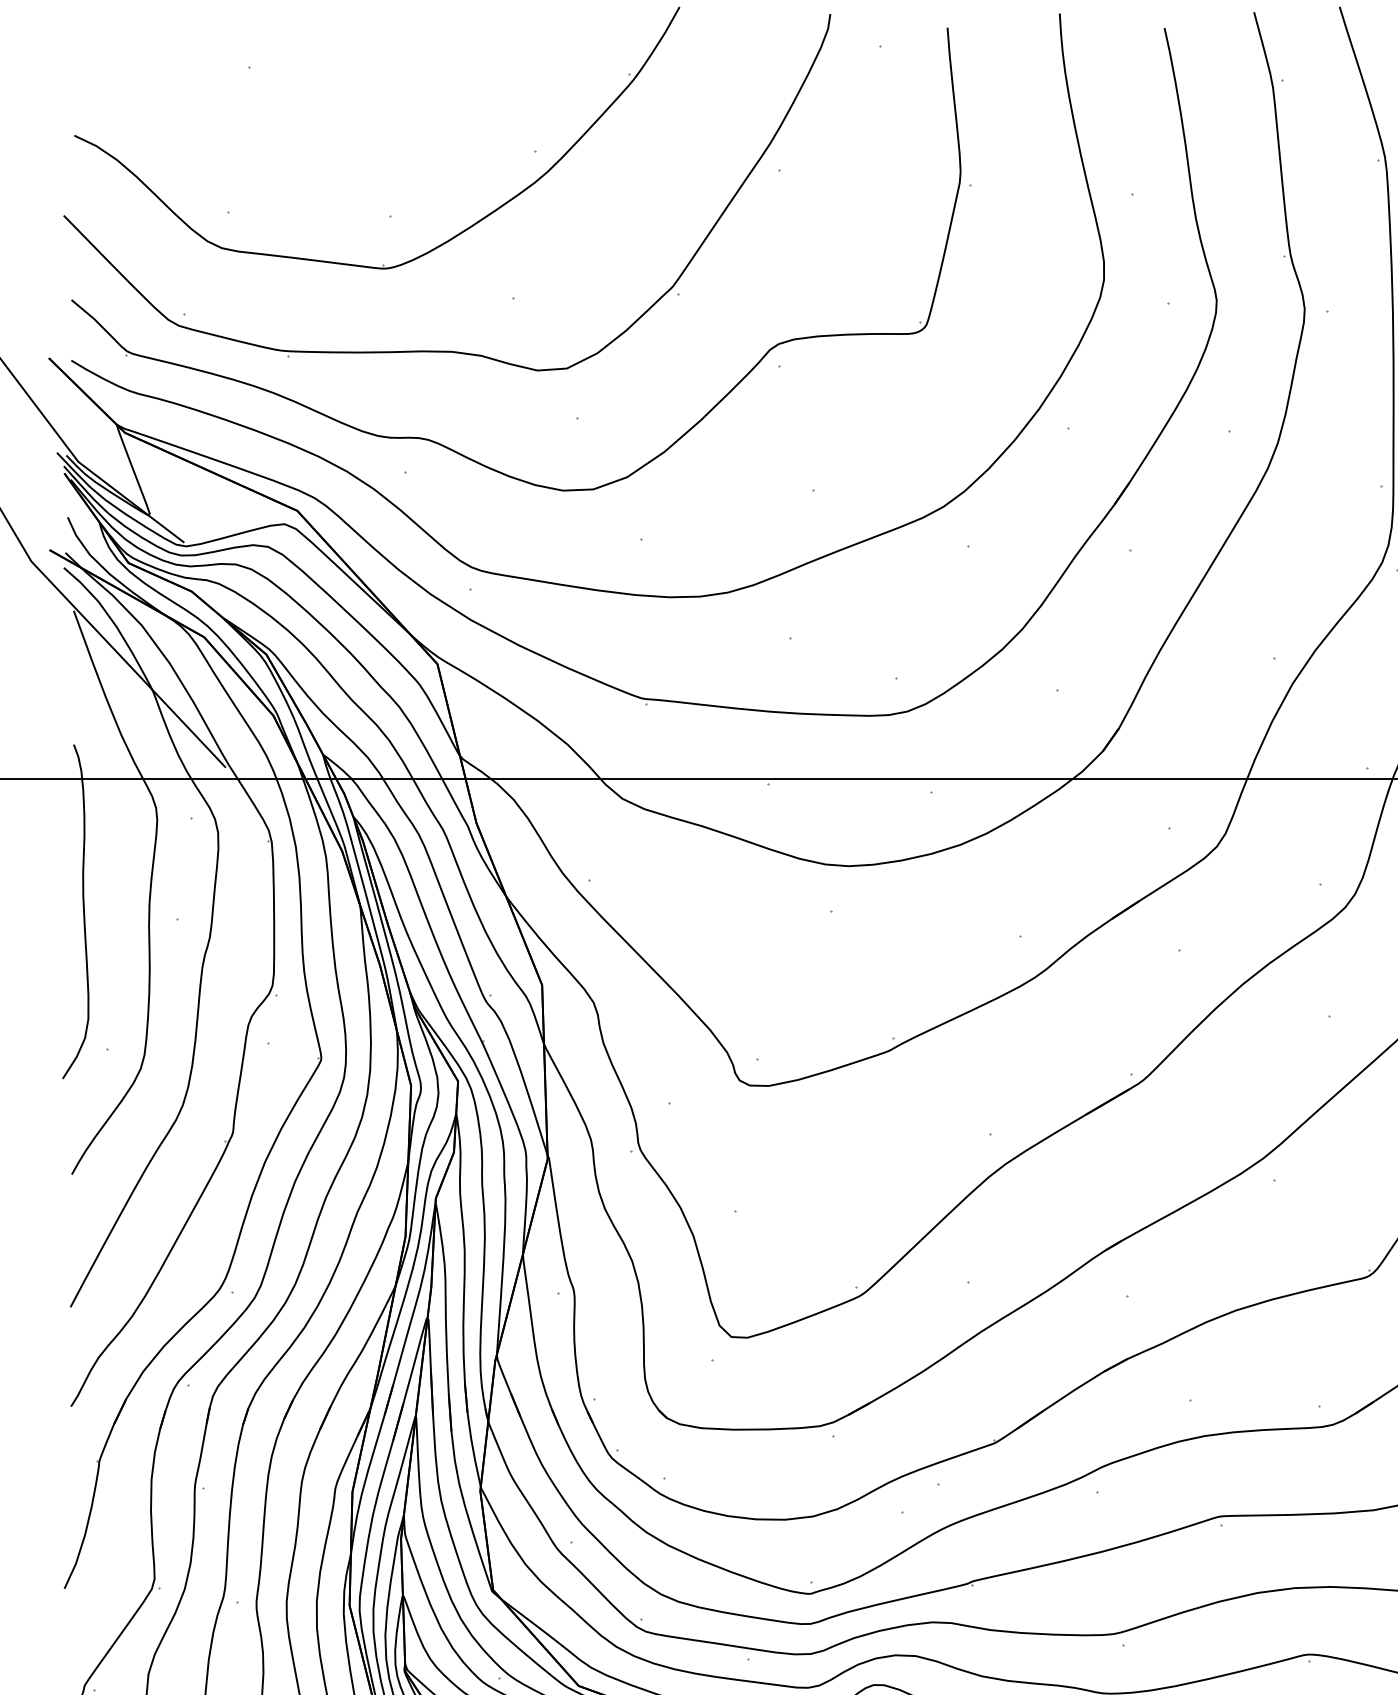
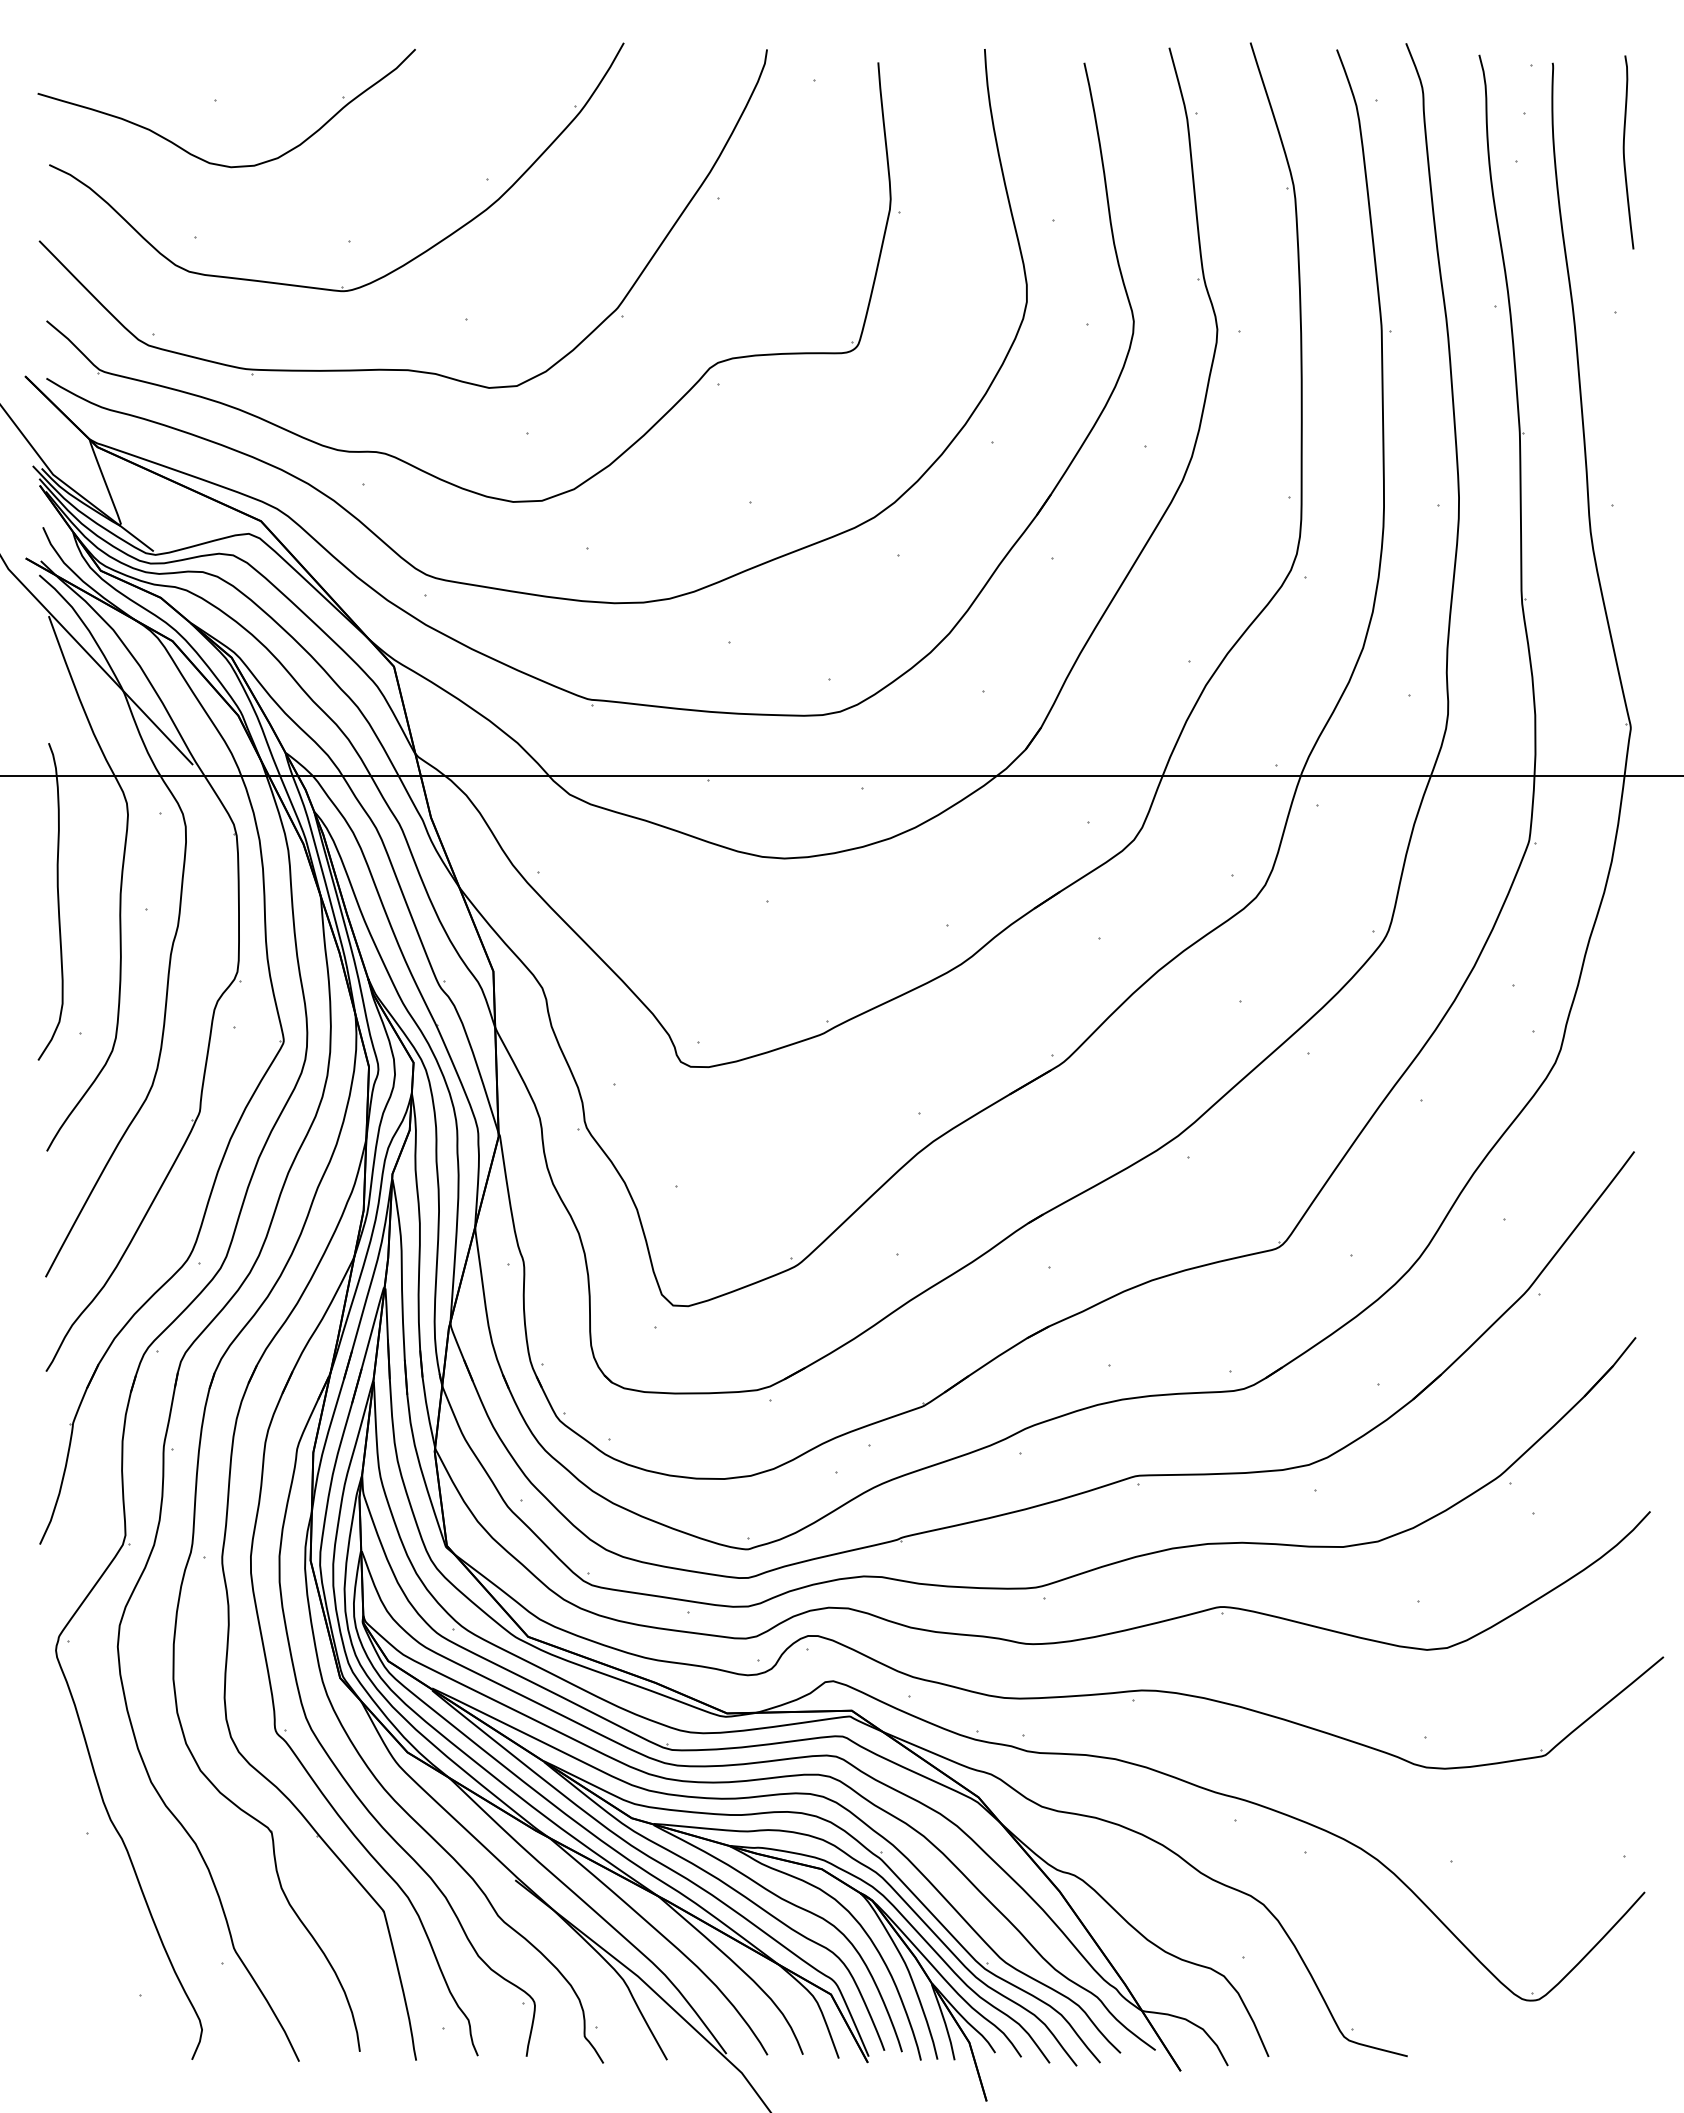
part: (235, 128) -> (202, 158), added

